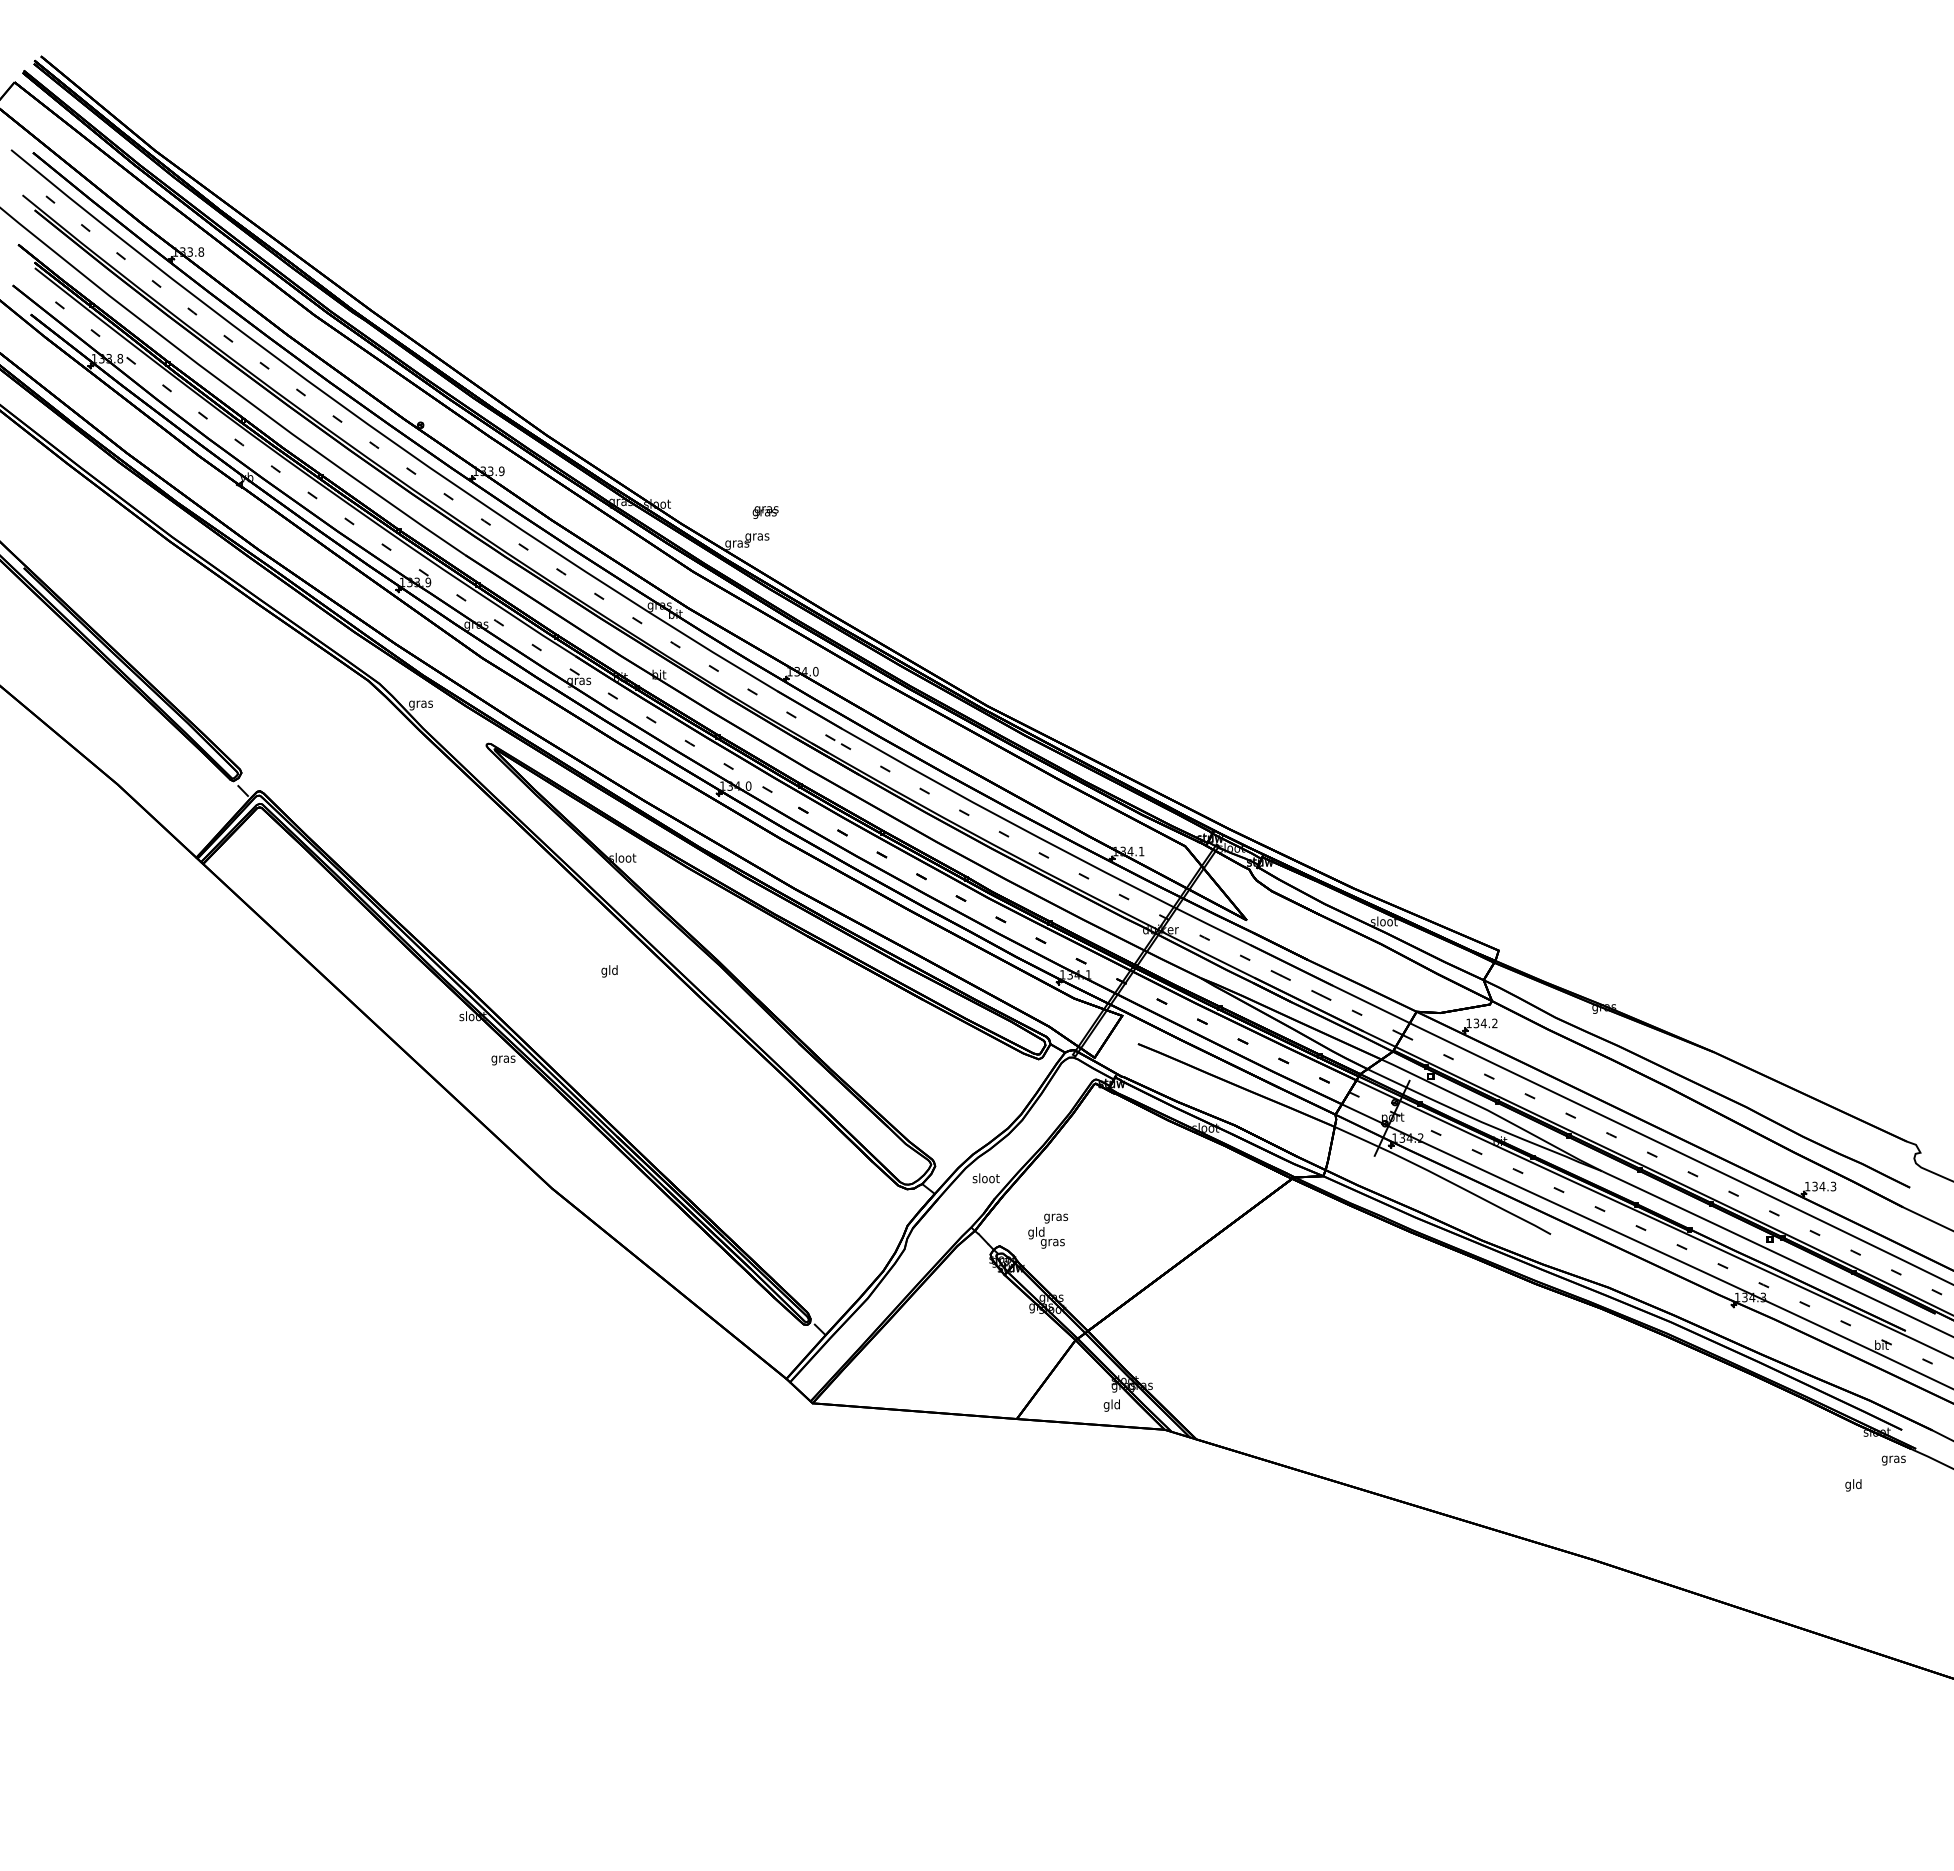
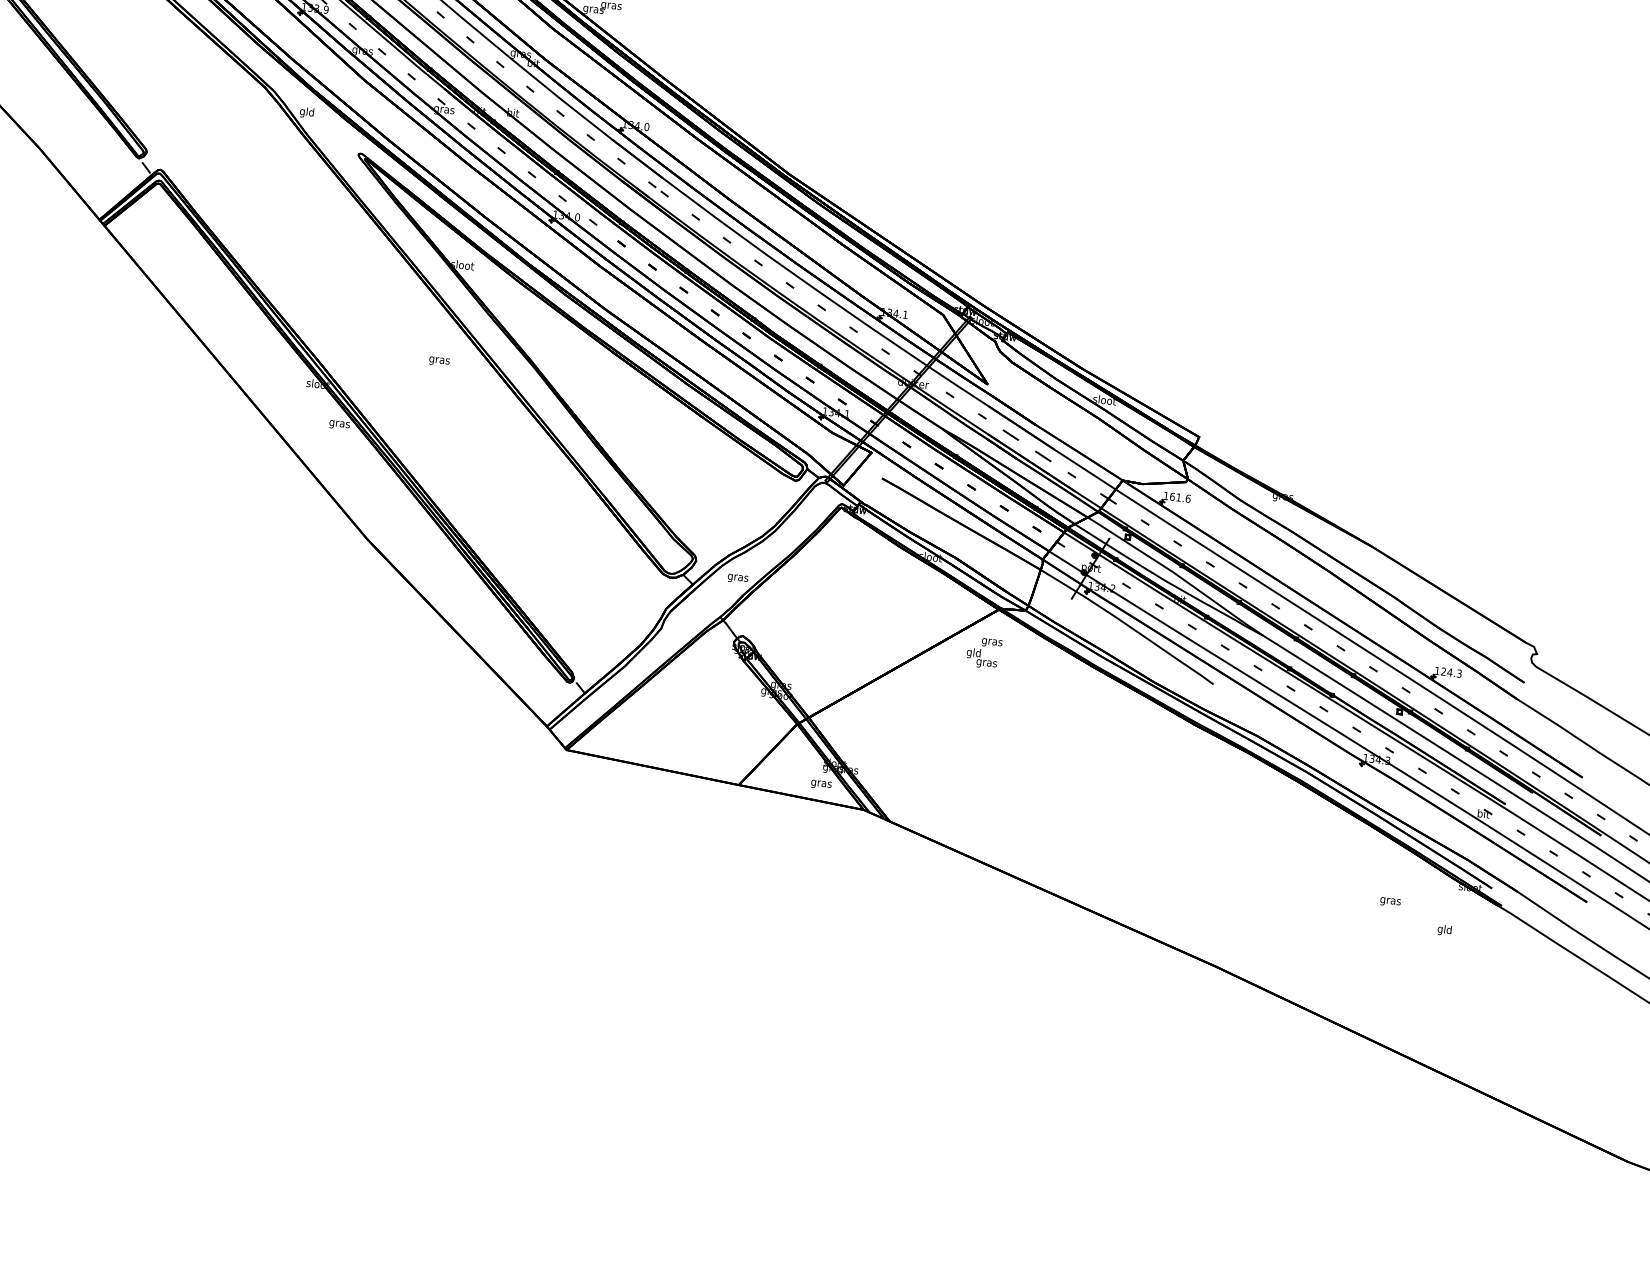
text: (420, 704) -> (306, 113), gras -> gld
text: (609, 971) -> (439, 360), gld -> gras
text: (1485, 1023) -> (1180, 497), 134.2 -> 161.6
text: (985, 1179) -> (737, 577), sloot -> gras
text: (1814, 1186) -> (1443, 671), 134.3 -> 124.3
text: (1047, 1230) -> (983, 652), moved
text: (1112, 1405) -> (821, 783), gld -> gras
text: (1893, 1460) -> (1390, 902), moved

